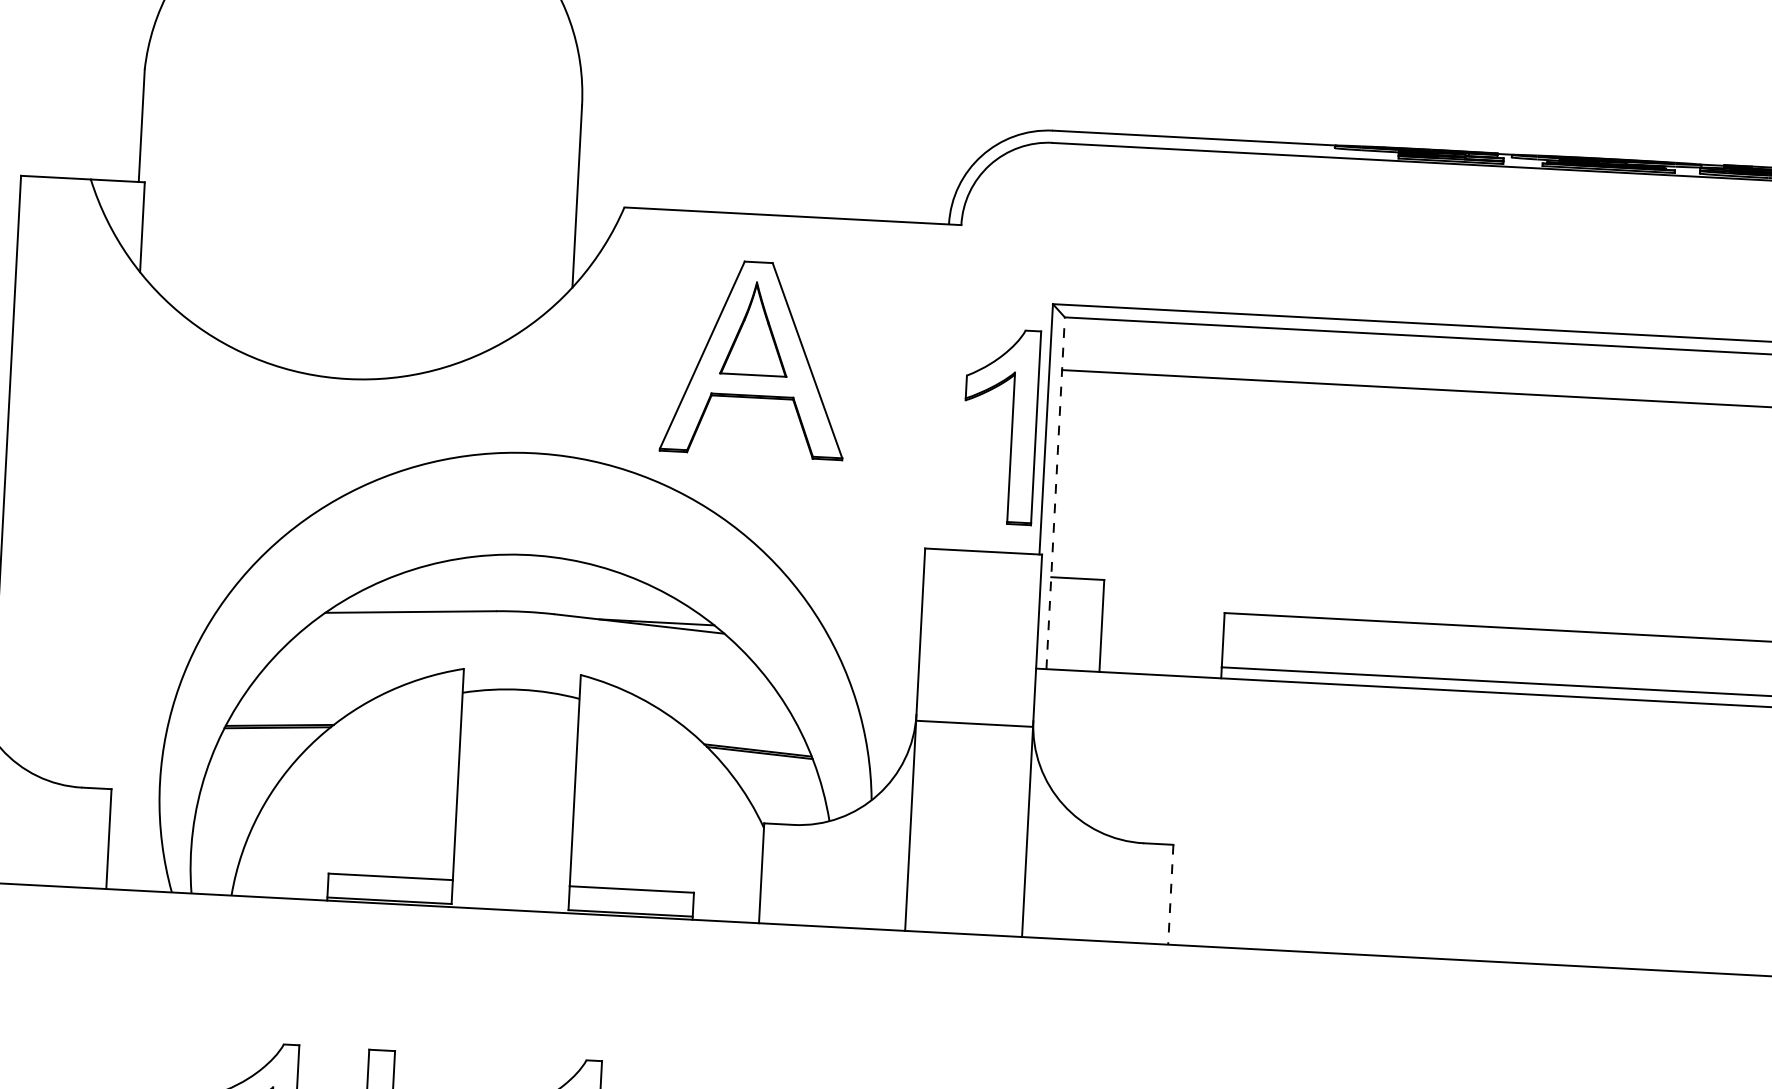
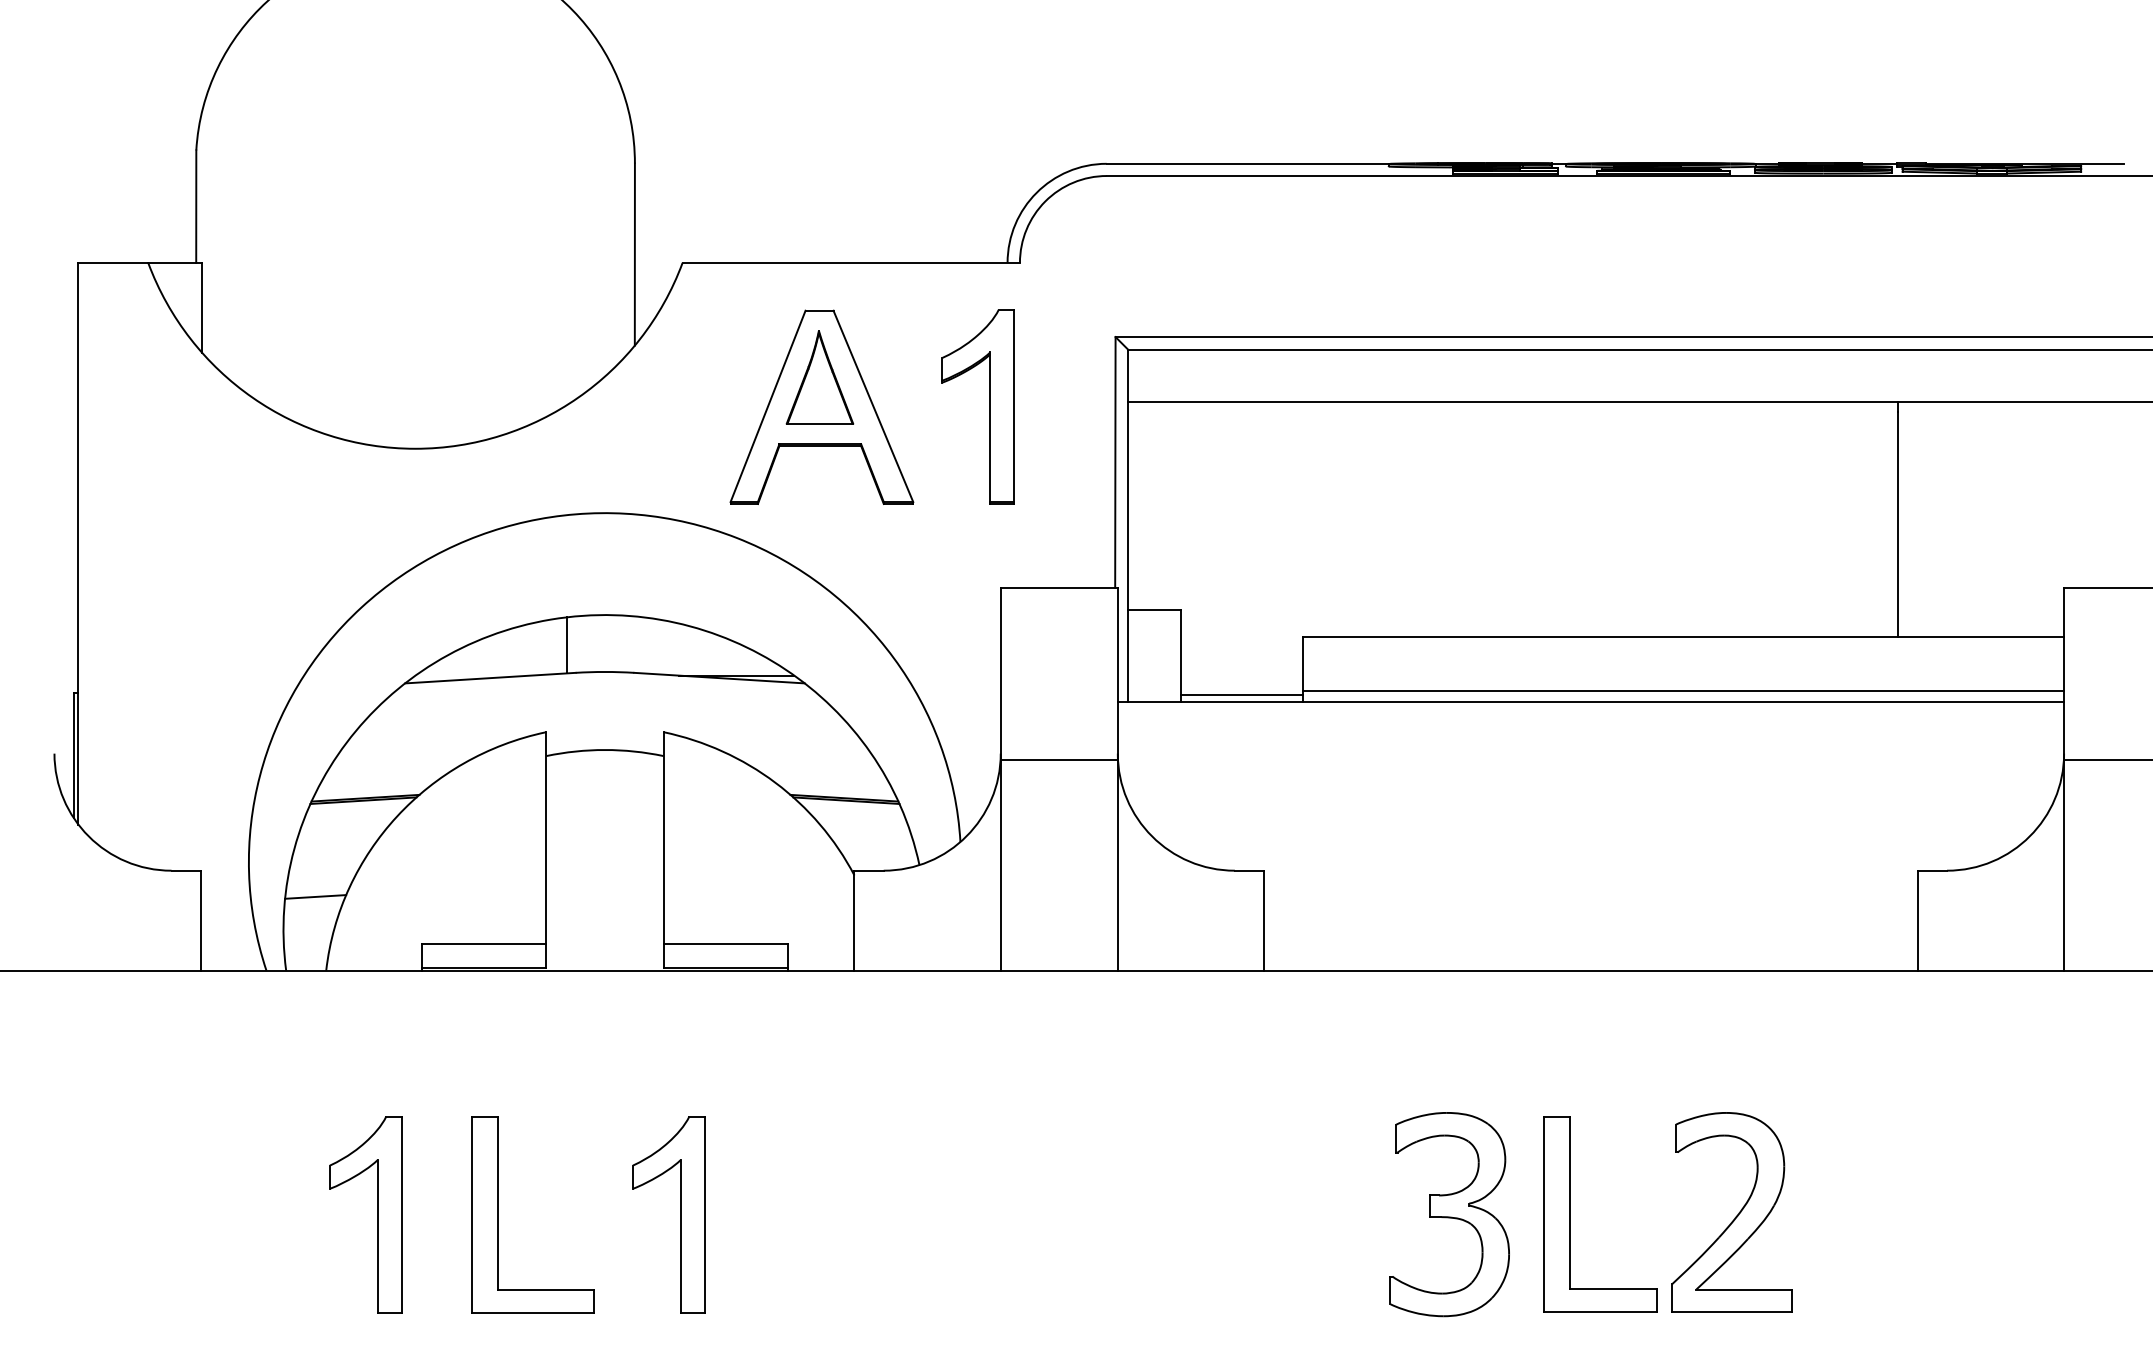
part: (1011, 426) -> (989, 406), moved
line: (1056, 492) -> (1128, 525), dashed -> solid
line: (488, 583) -> (566, 645), added
line: (1160, 668) -> (1242, 695), added
line: (224, 820) -> (315, 896), added
line: (1171, 894) -> (1264, 920), dashed -> solid

